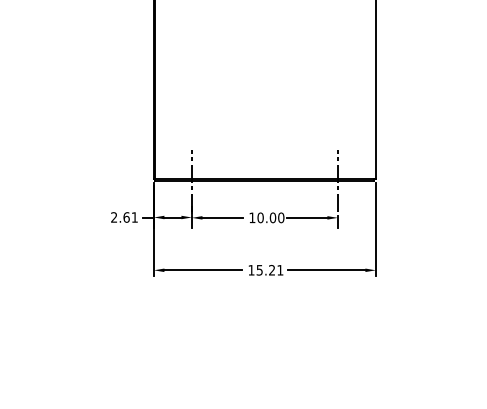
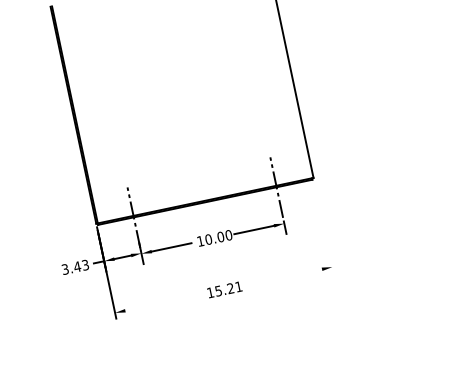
text: (124, 217) -> (75, 267), 2.61 -> 3.43
line: (375, 229) -> (323, 227), removed
line: (203, 270) -> (163, 302), removed
line: (326, 270) -> (284, 277), removed

